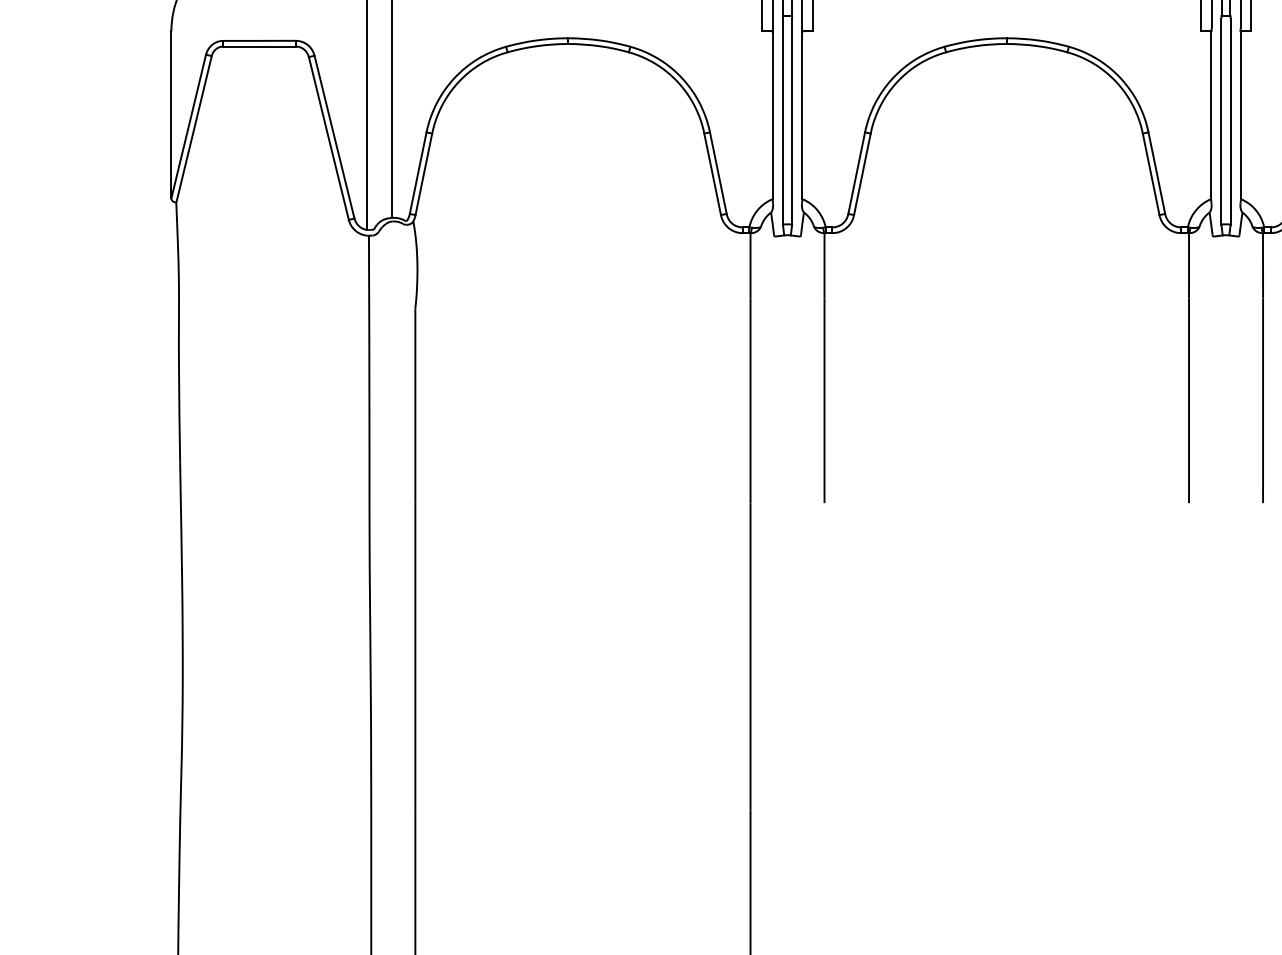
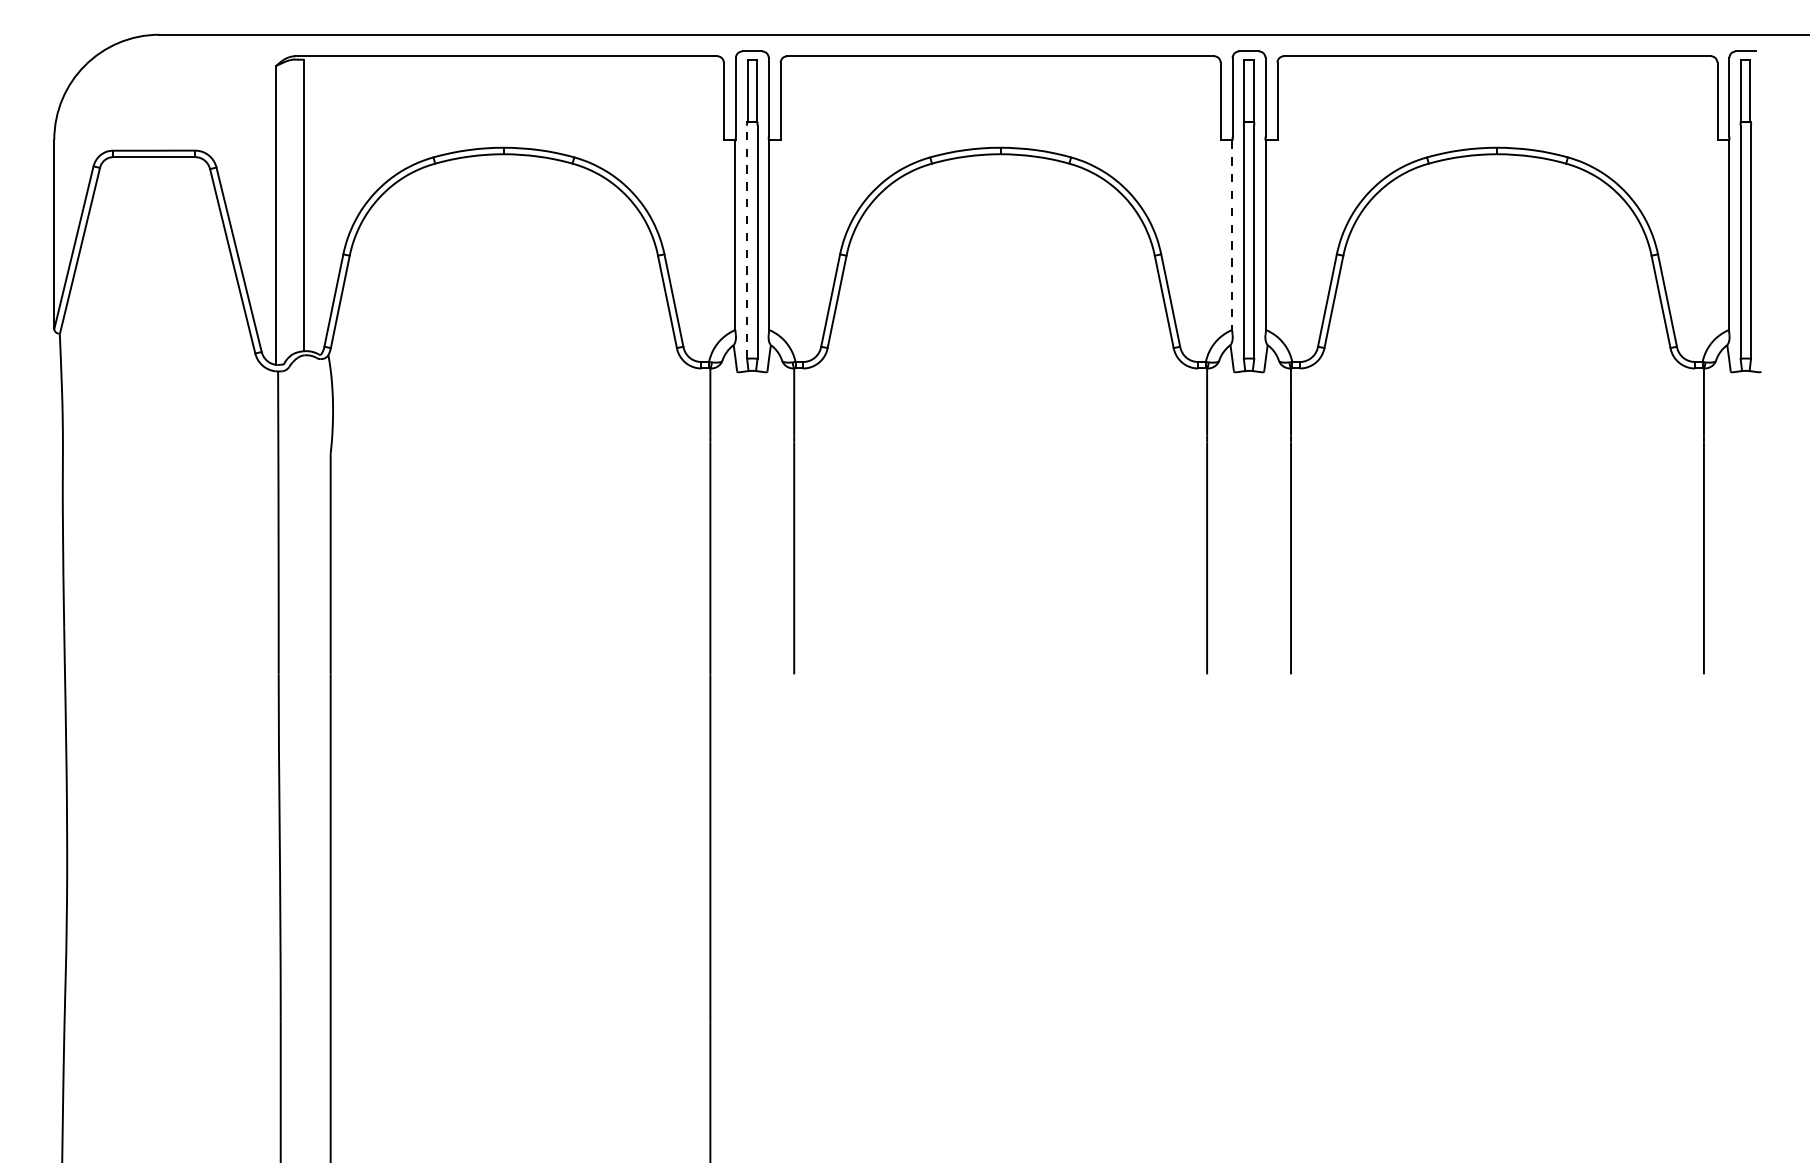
line: (1211, 115) -> (1232, 235), solid -> dashed
line: (783, 121) -> (747, 242), solid -> dashed

